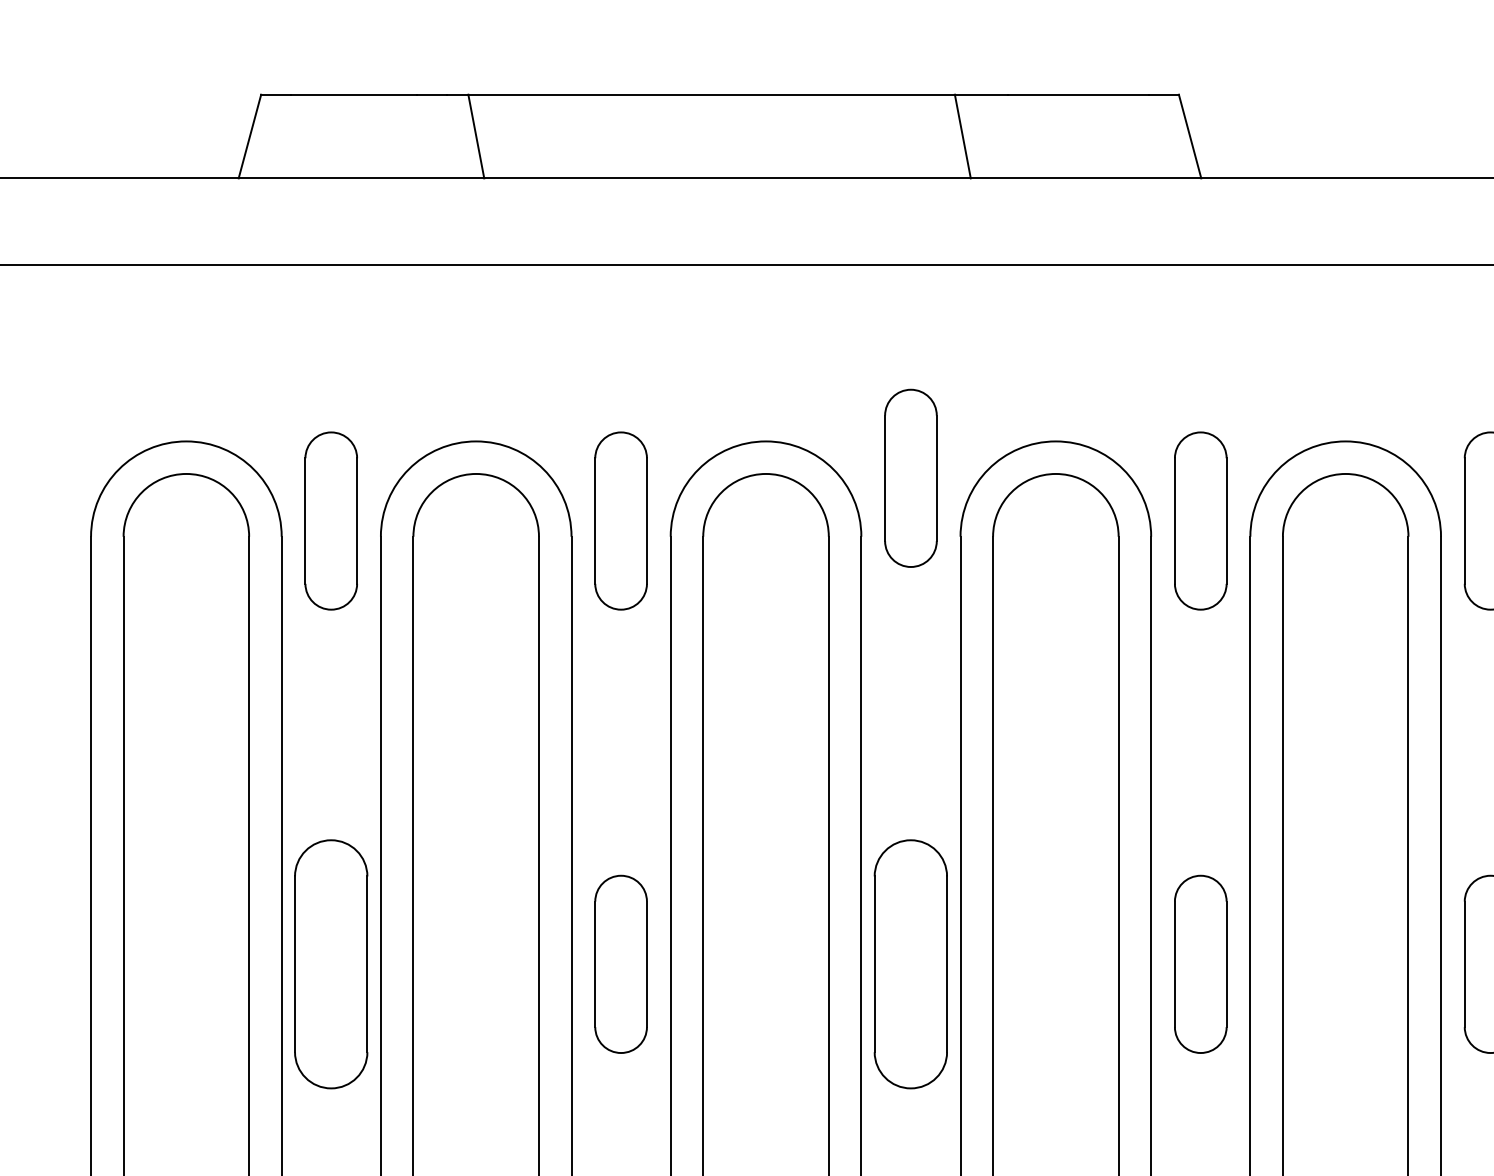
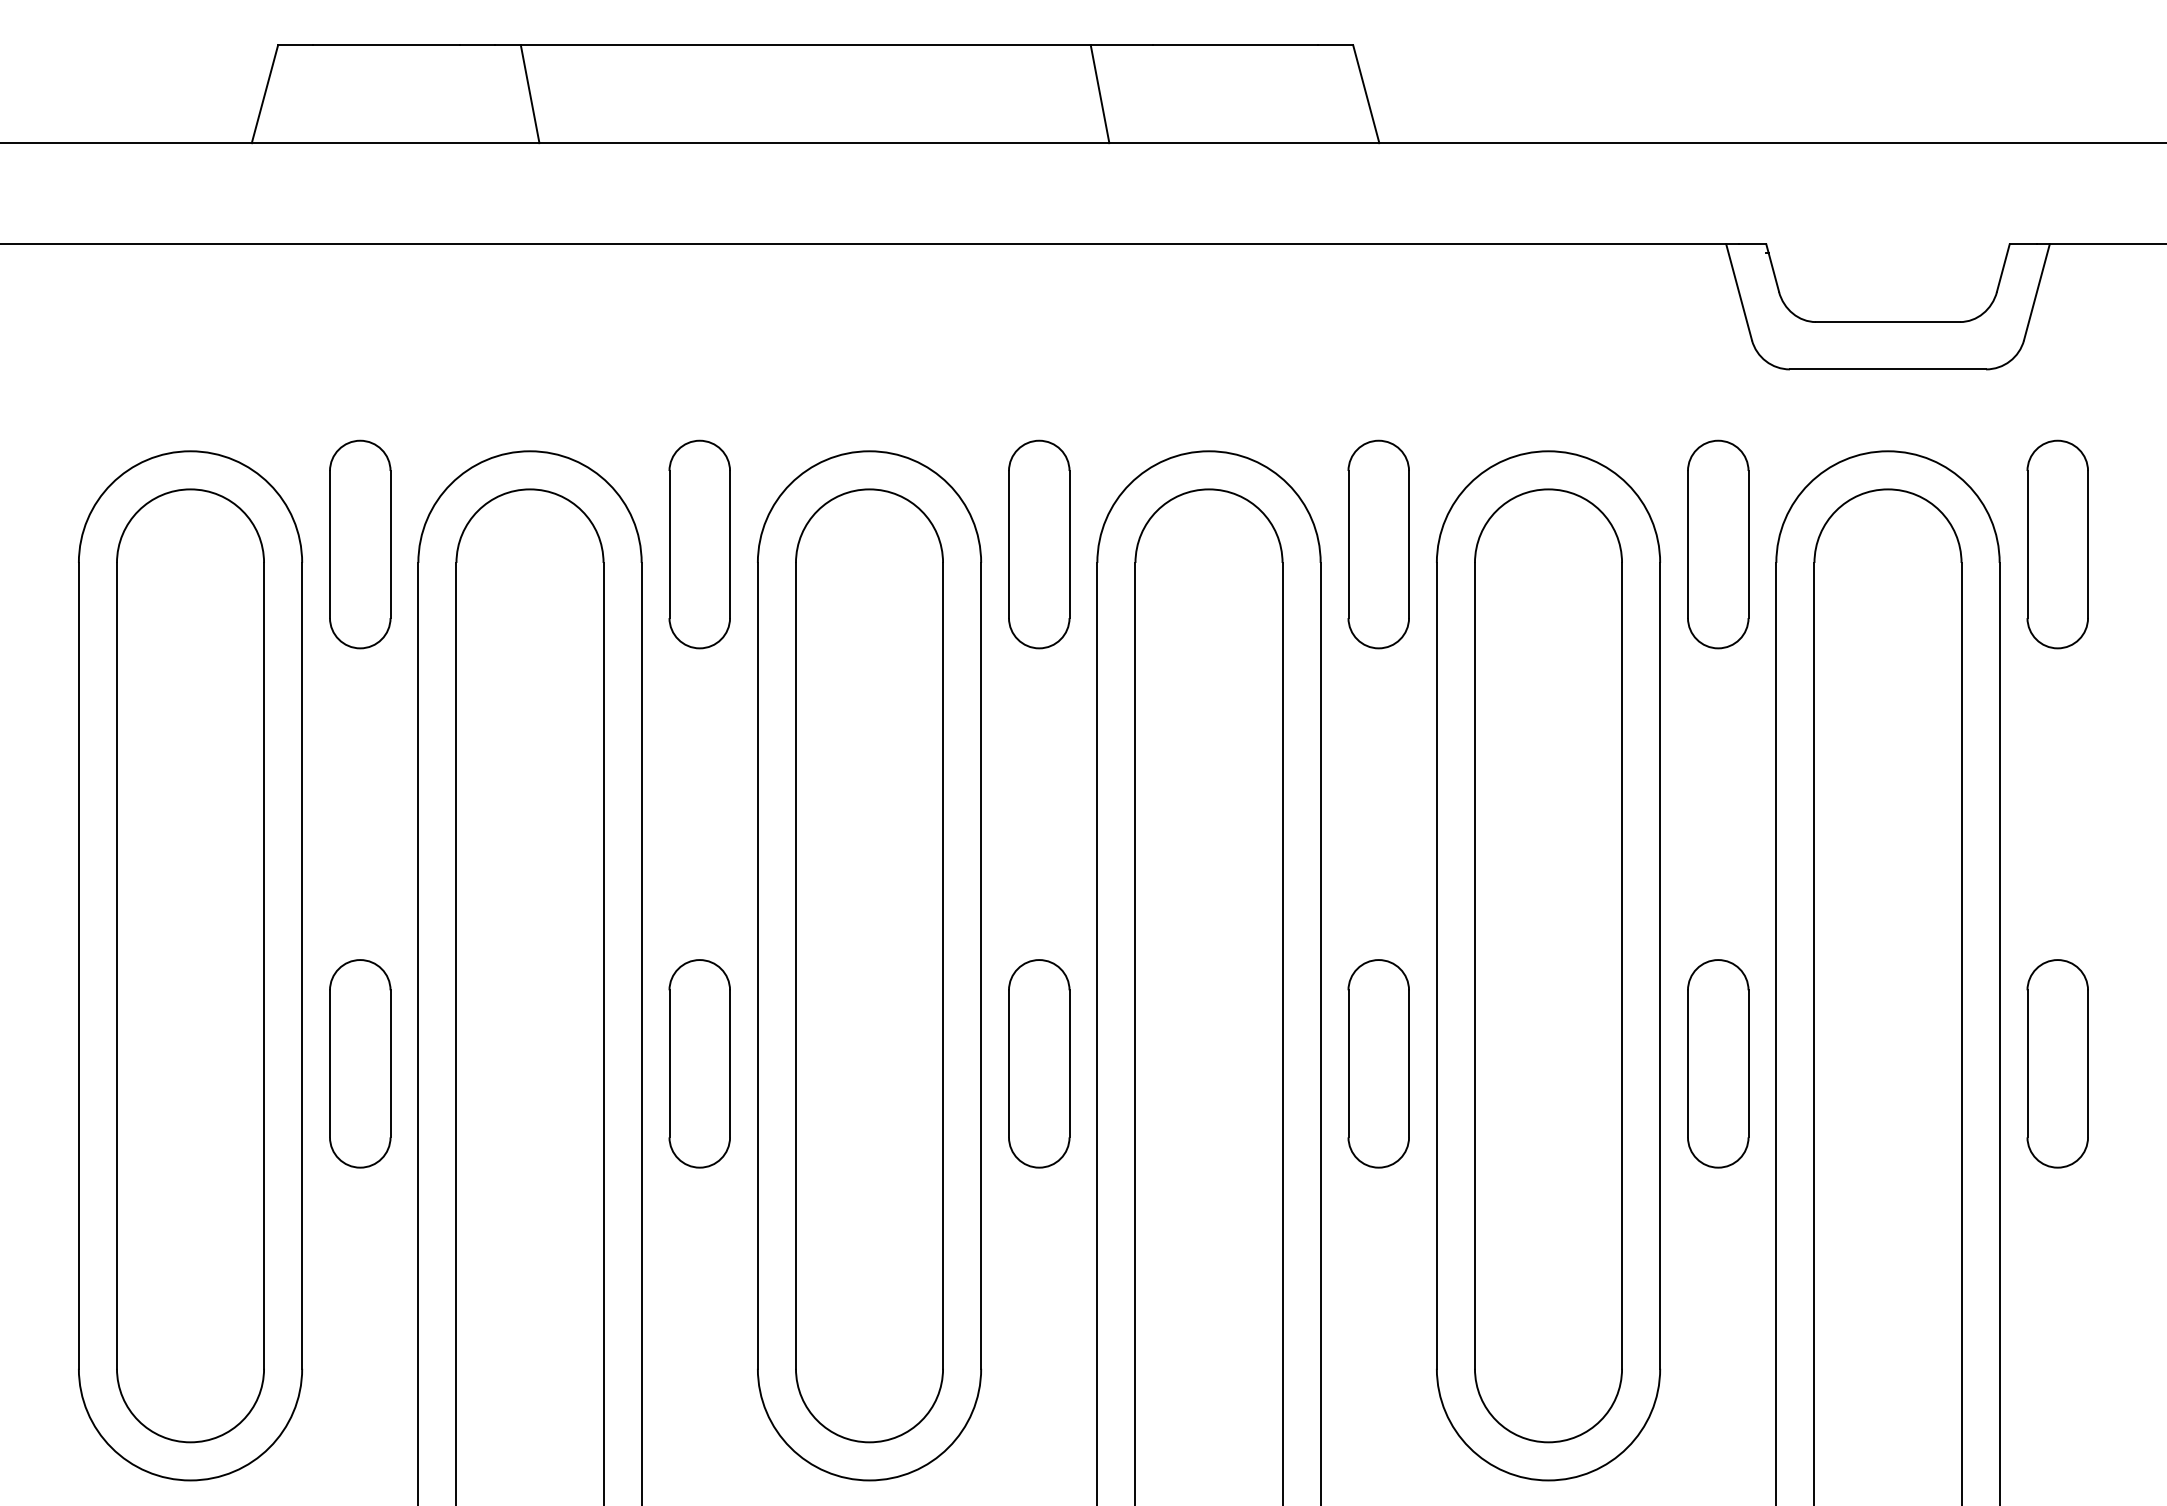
part: (911, 478) -> (1039, 544), moved
part: (331, 964) -> (360, 1063), size x0.71
part: (911, 964) -> (1039, 1063), size x0.71

